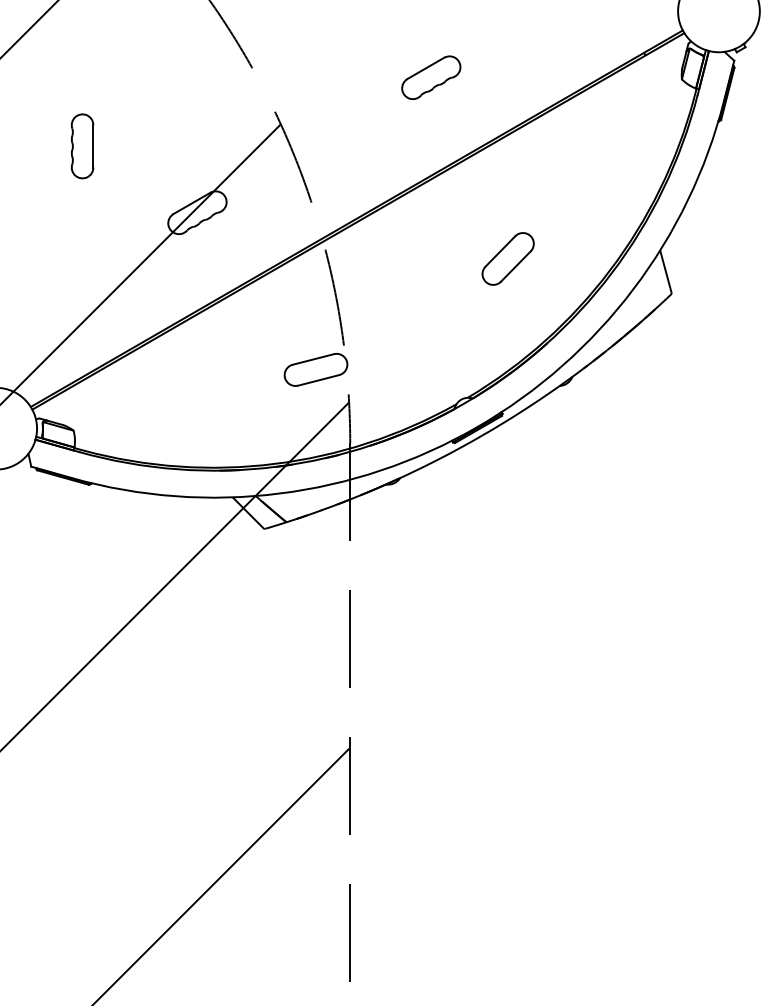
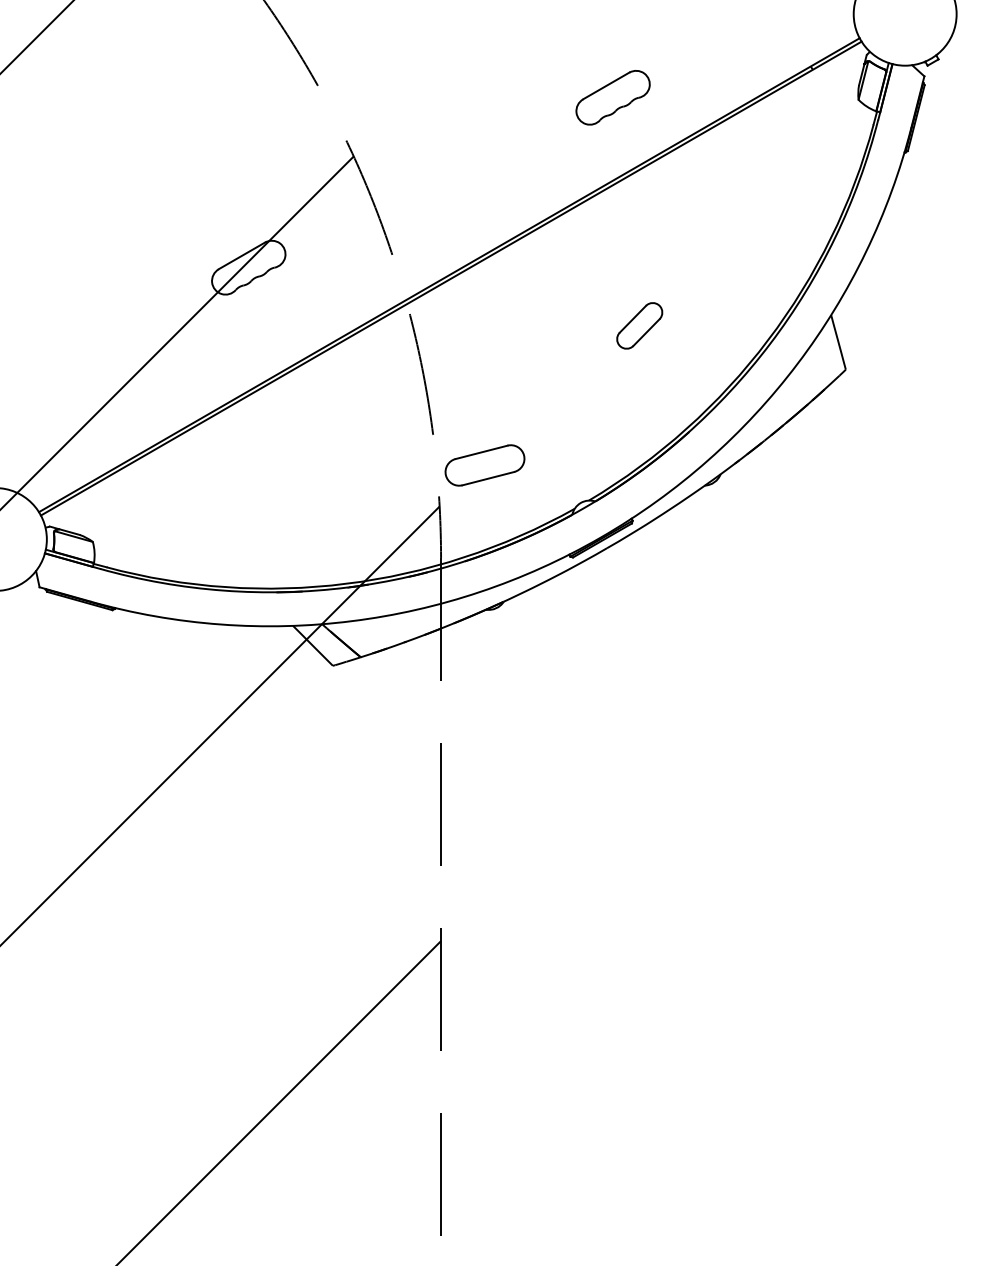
part: (430, 77) -> (612, 97), moved
part: (82, 146) -> (103, 184), removed
part: (507, 258) -> (639, 325), size x0.7
part: (315, 369) -> (484, 465), moved

